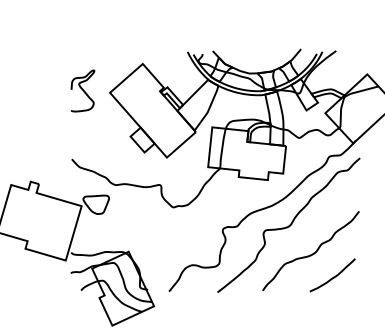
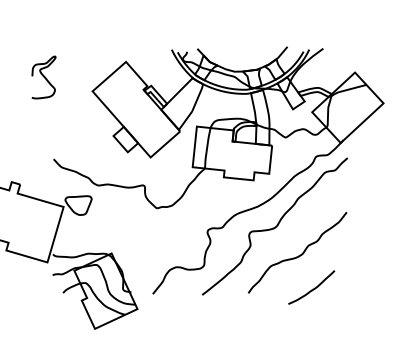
curve: (82, 90) -> (43, 77), moved
curve: (332, 277) -> (311, 289), moved

